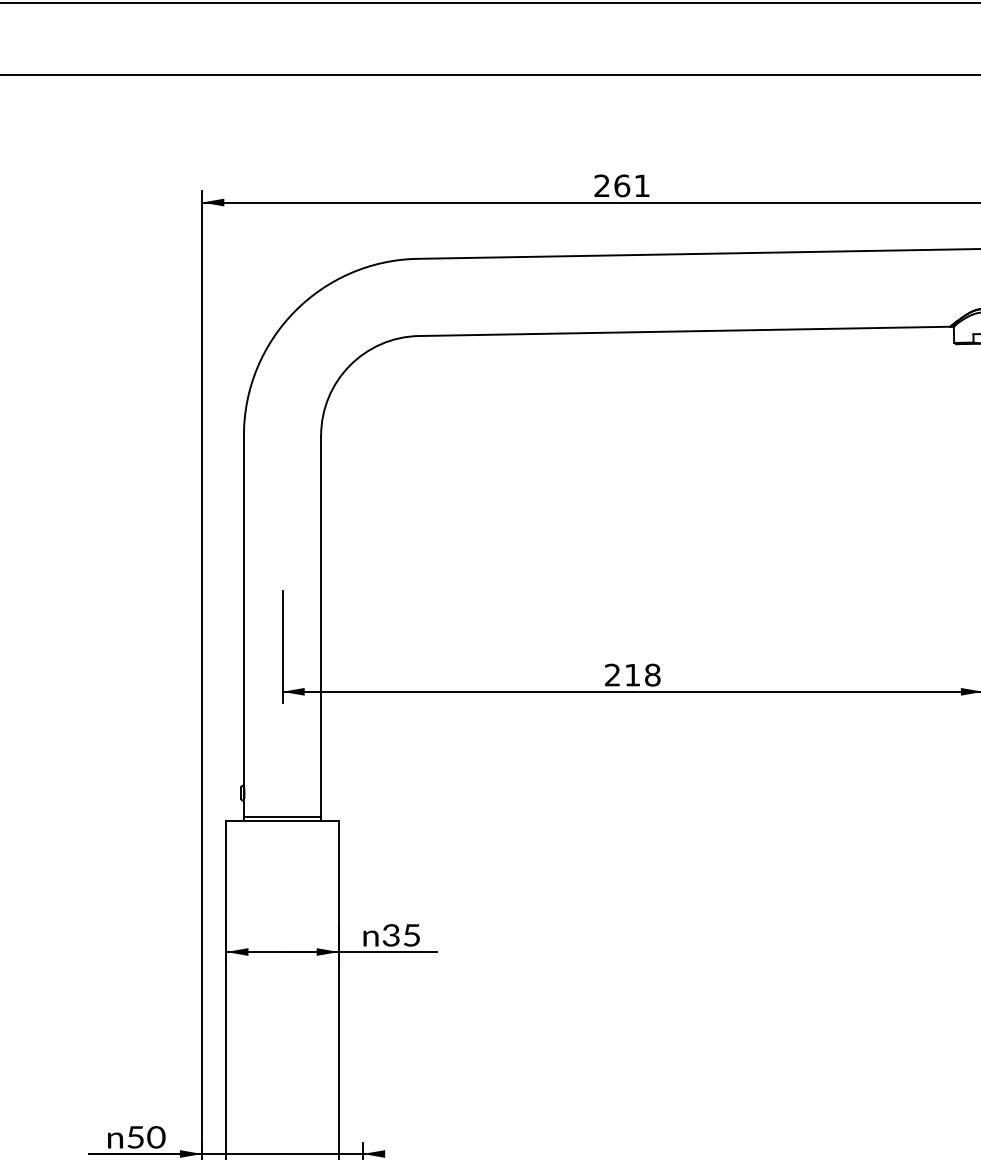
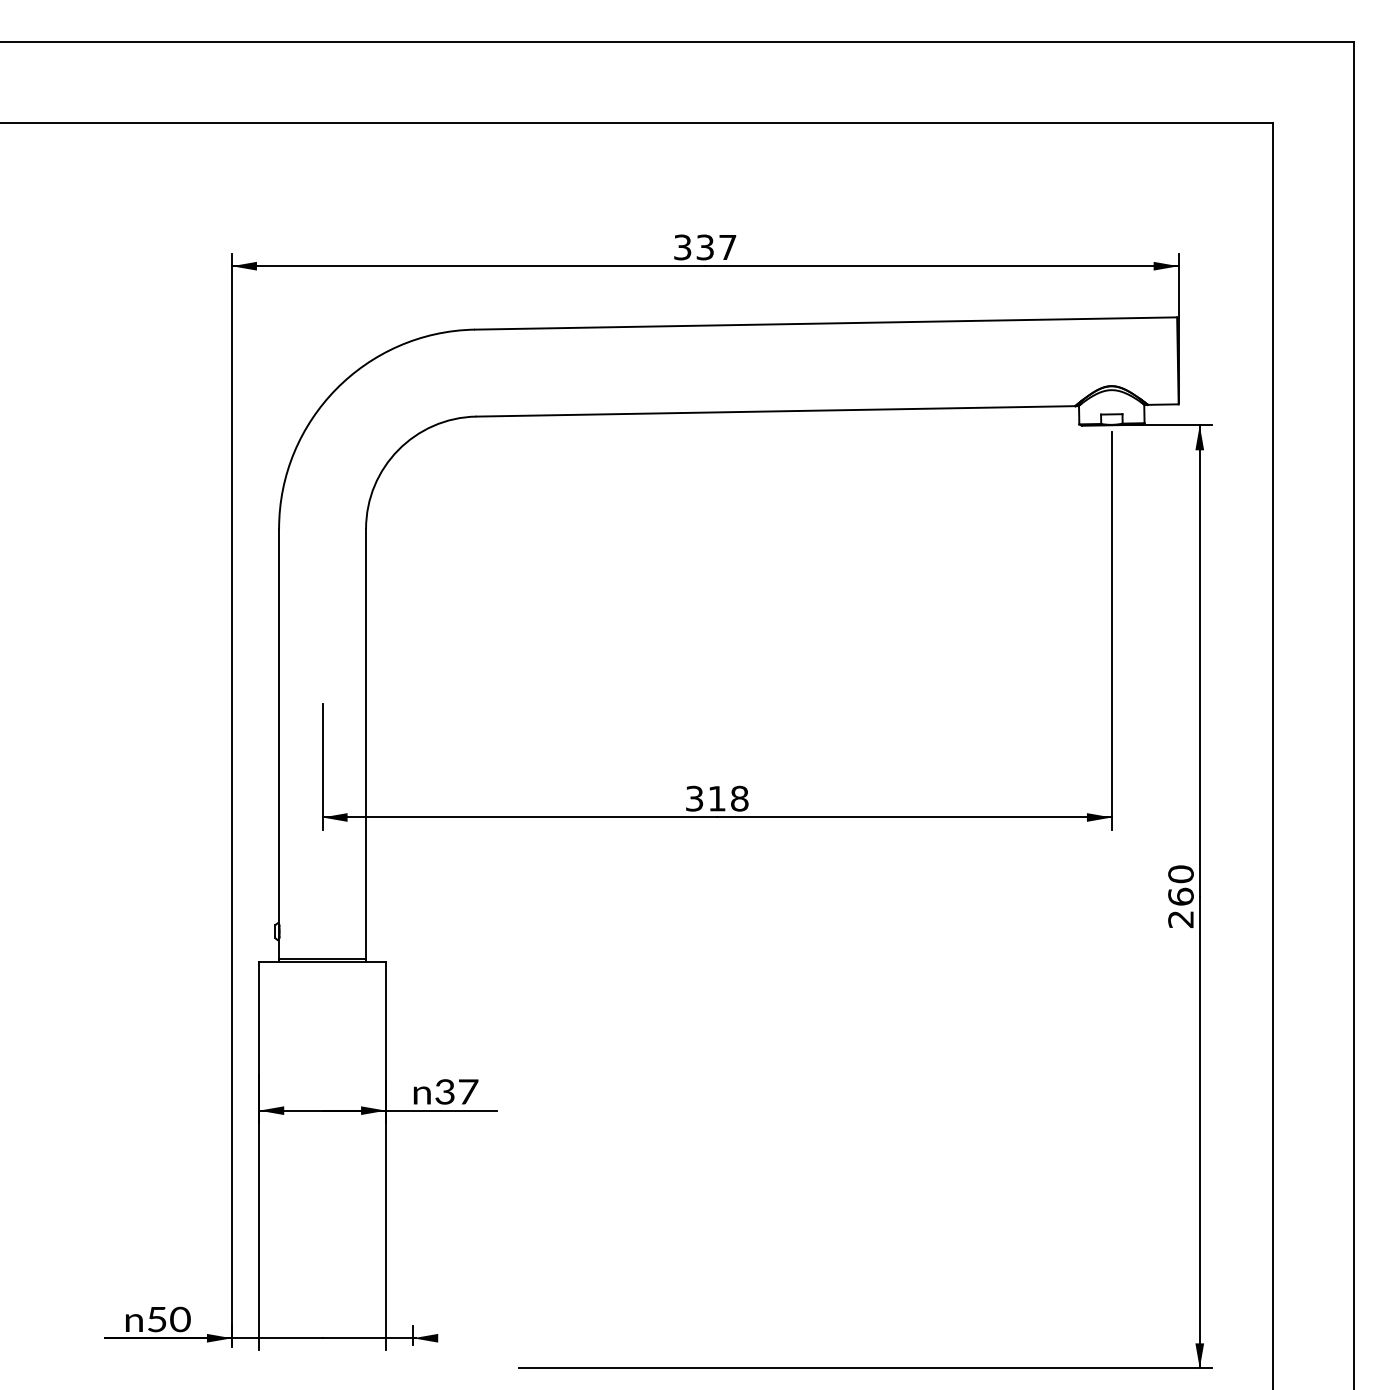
text: (622, 185) -> (705, 247), 261 -> 337
text: (612, 674) -> (694, 798), 218 -> 318
text: (412, 935) -> (468, 1091), 35 -> 37

